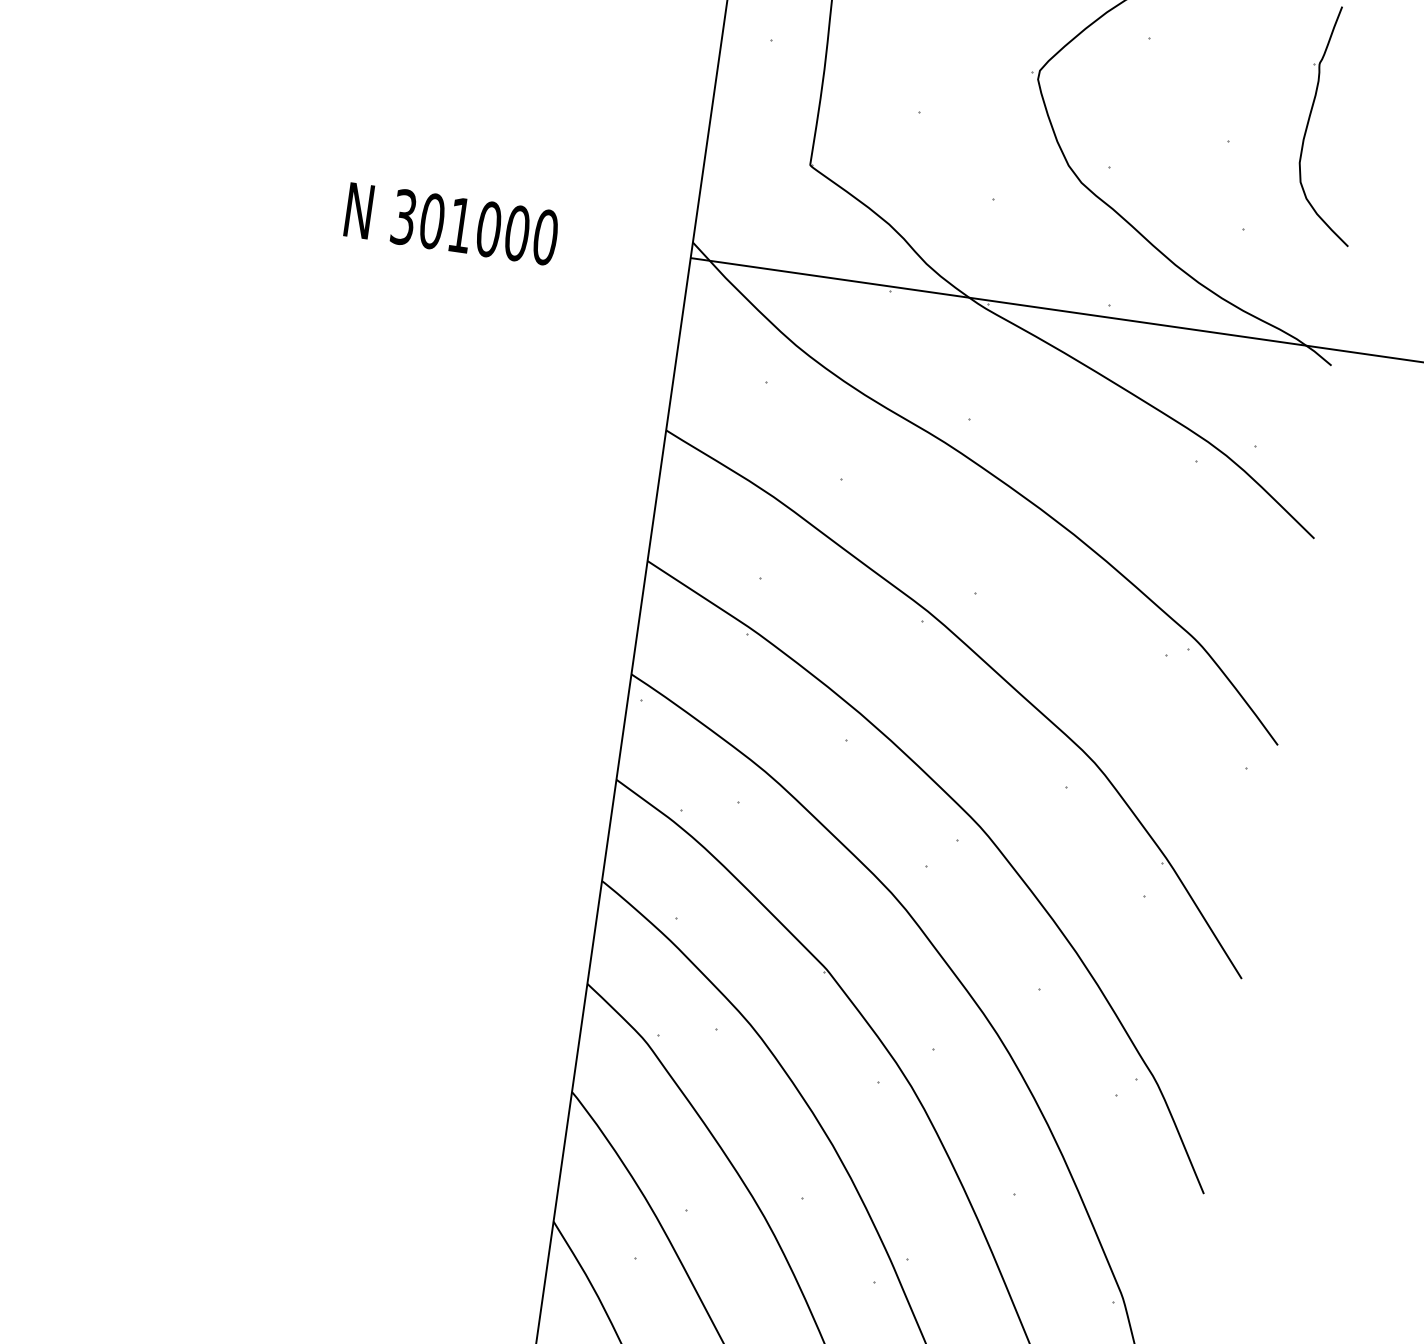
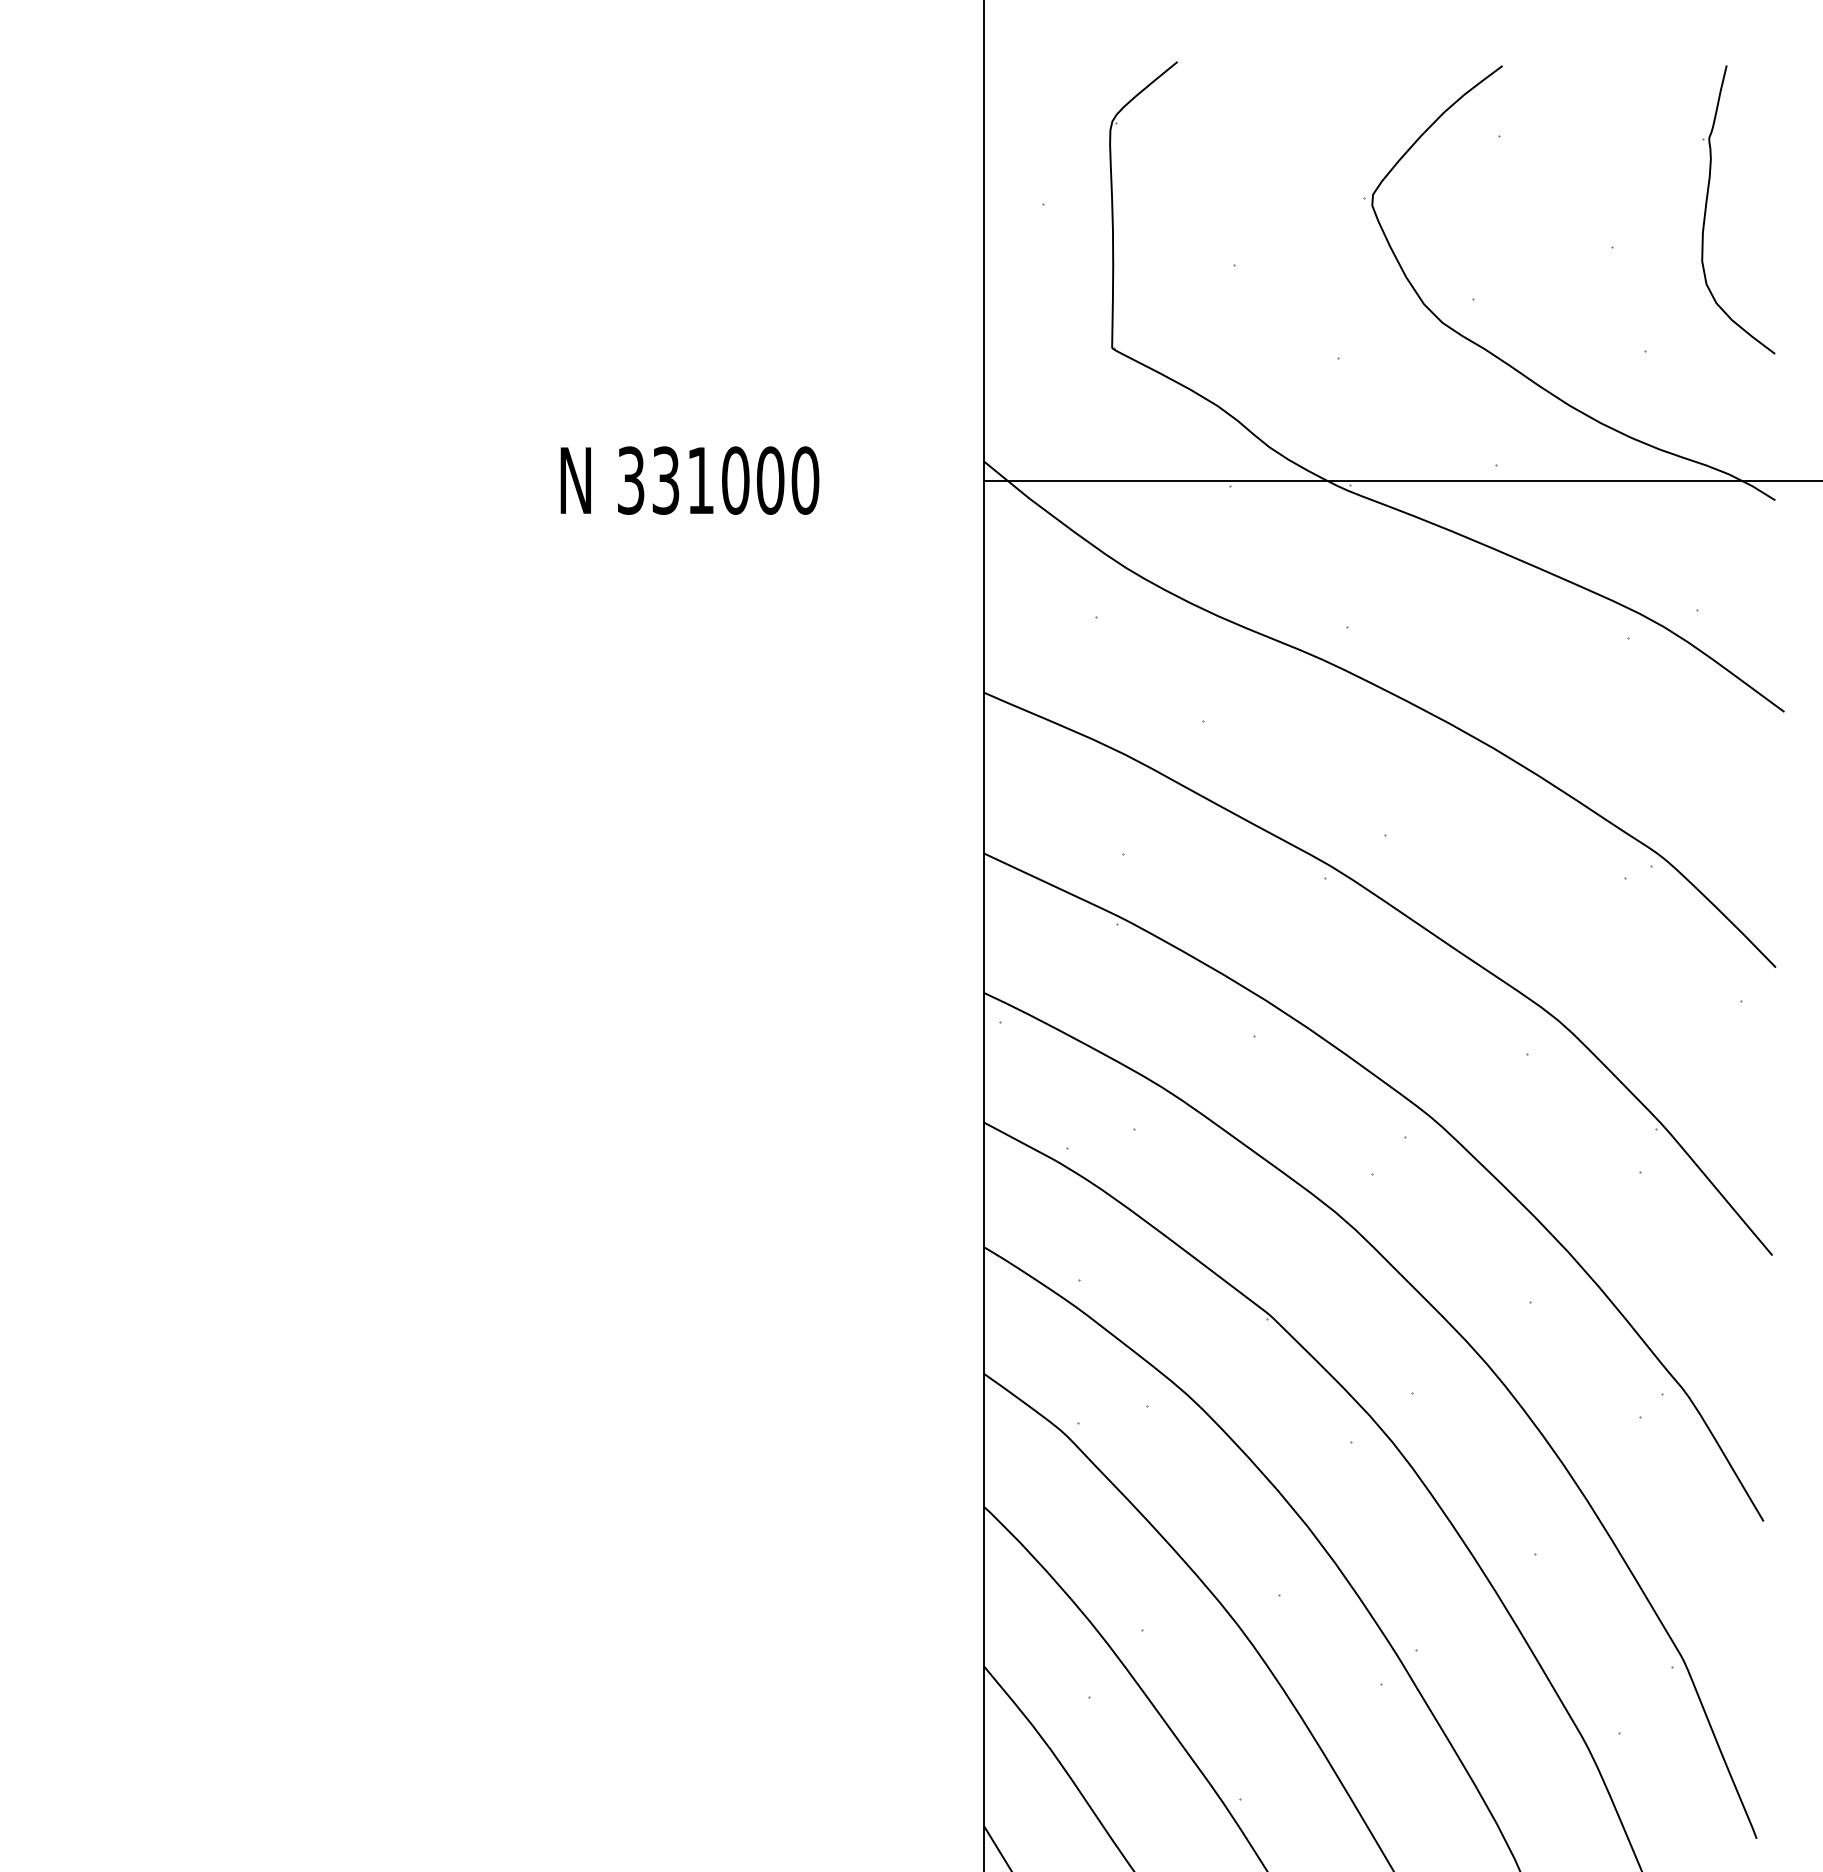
text: (431, 221) -> (665, 480), 301000 -> 331000

